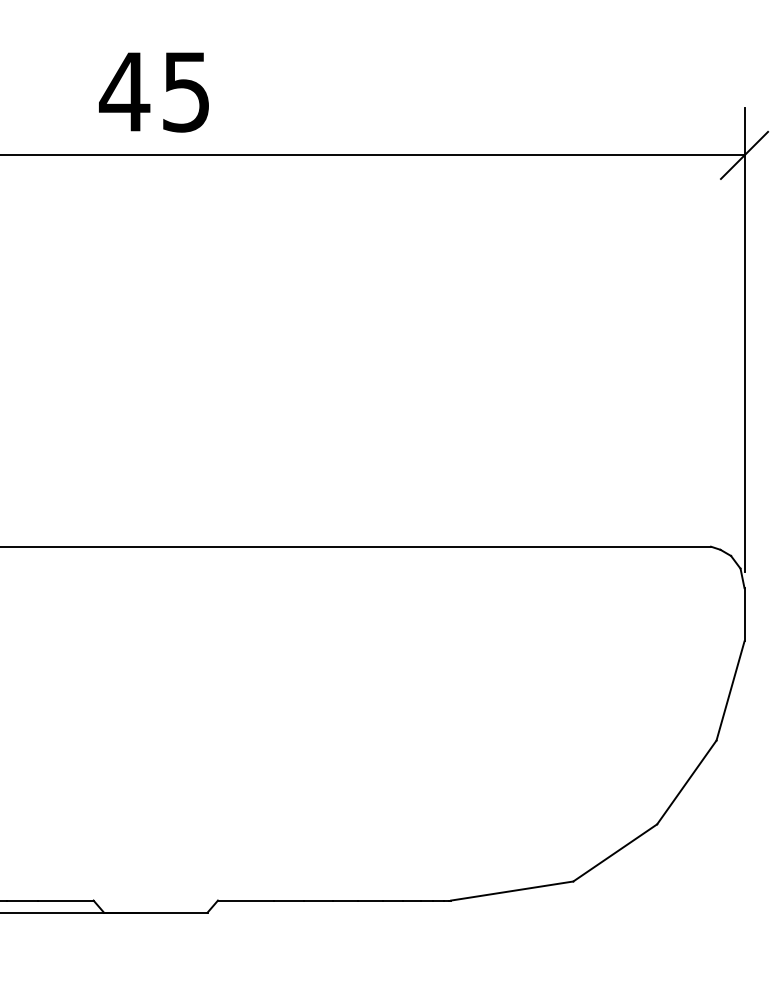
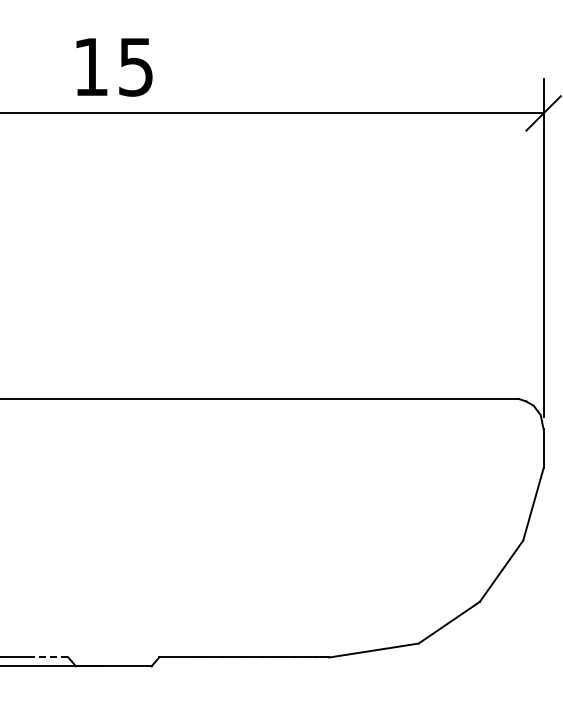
text: (123, 91) -> (90, 66), 45 -> 15
line: (65, 900) -> (47, 657), solid -> dashed

